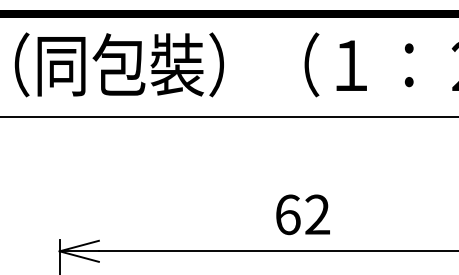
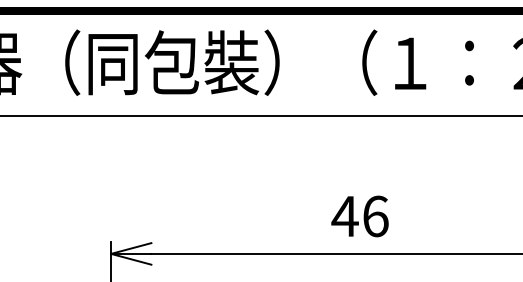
text: (301, 214) -> (359, 216), 62 -> 46

